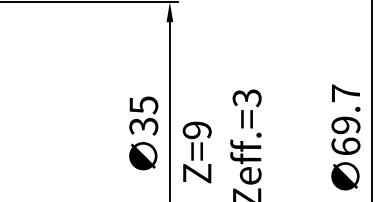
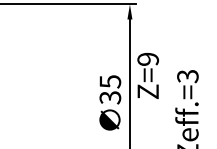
text: (196, 152) -> (147, 75), moved

